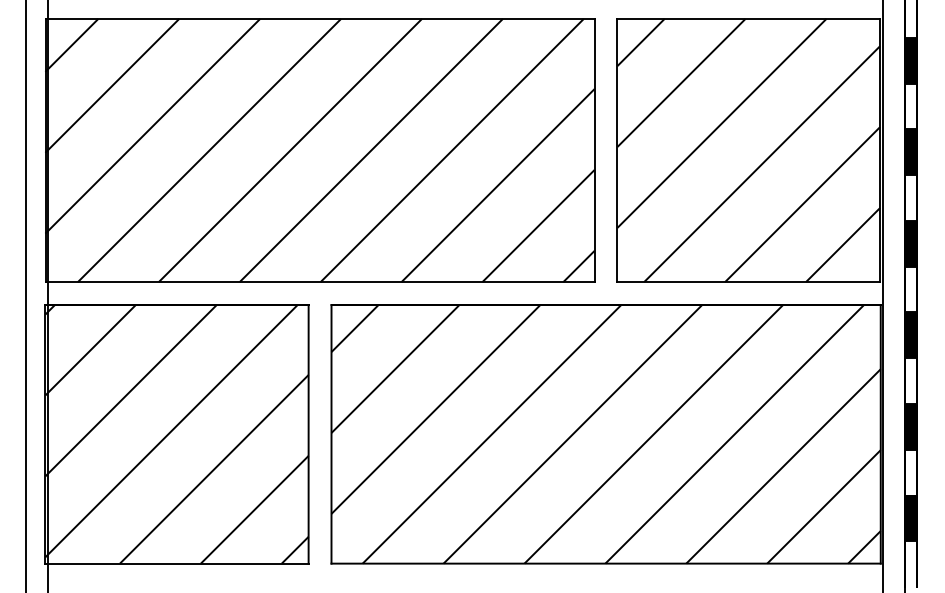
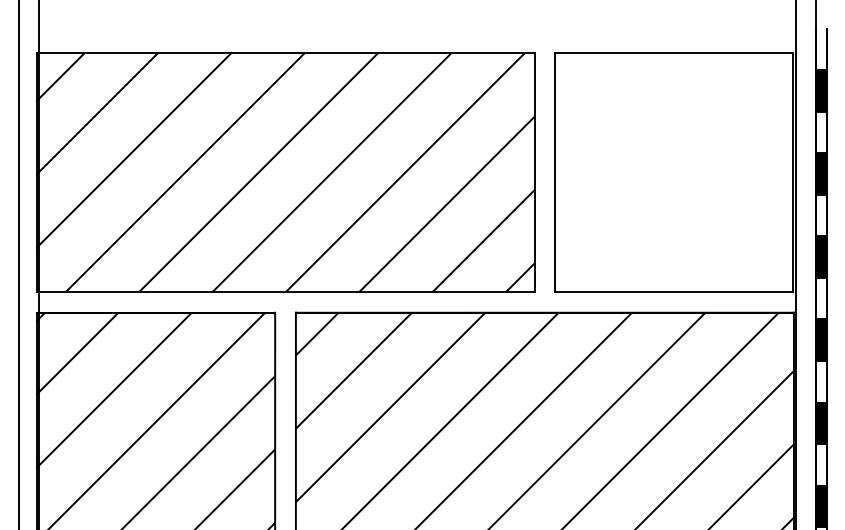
hatch: (748, 150) -> (674, 172), removed

